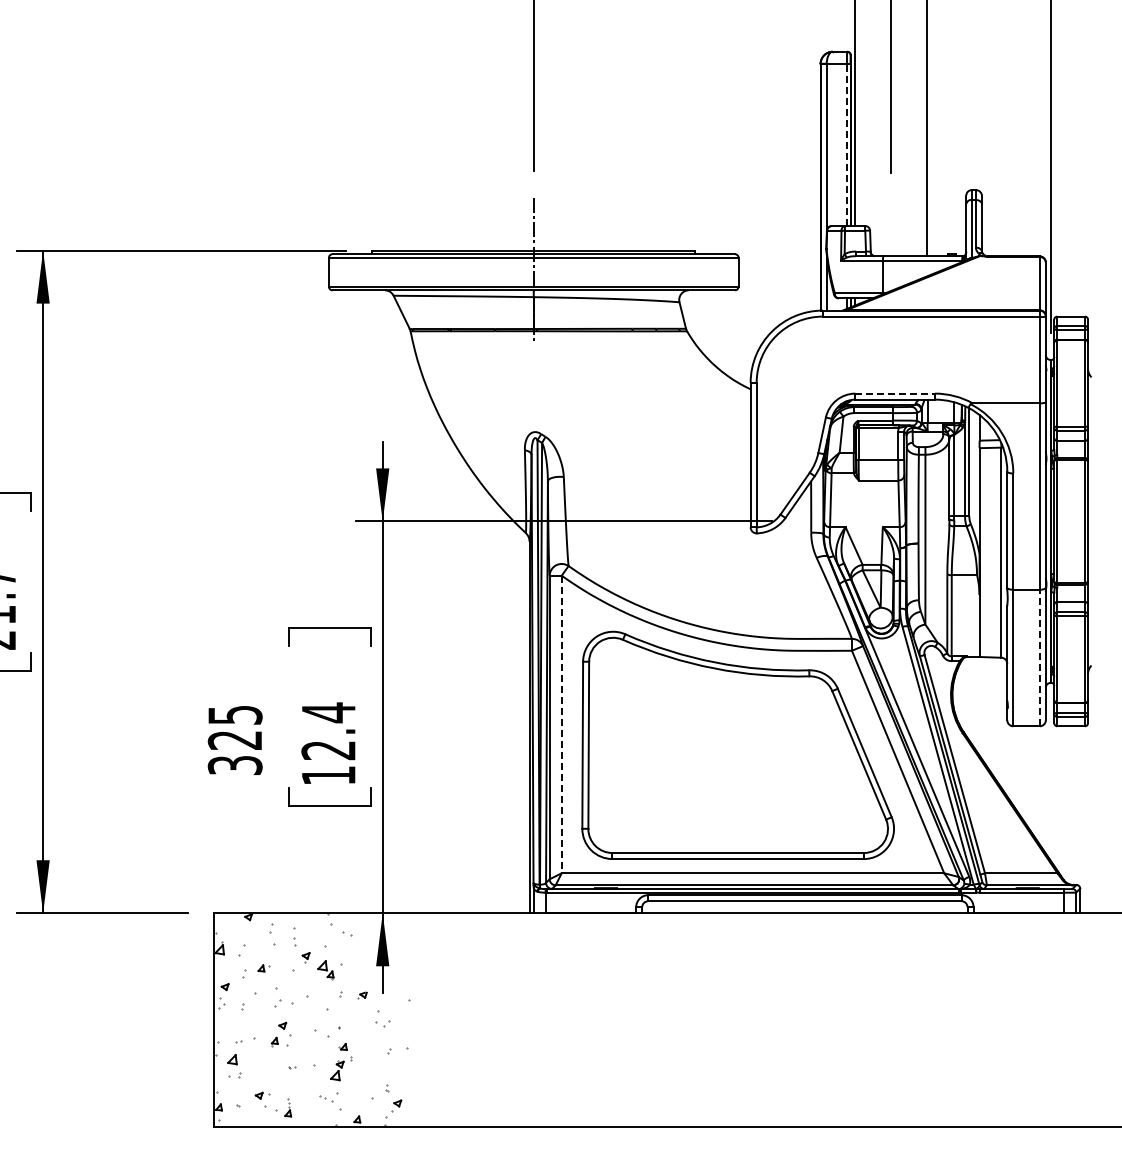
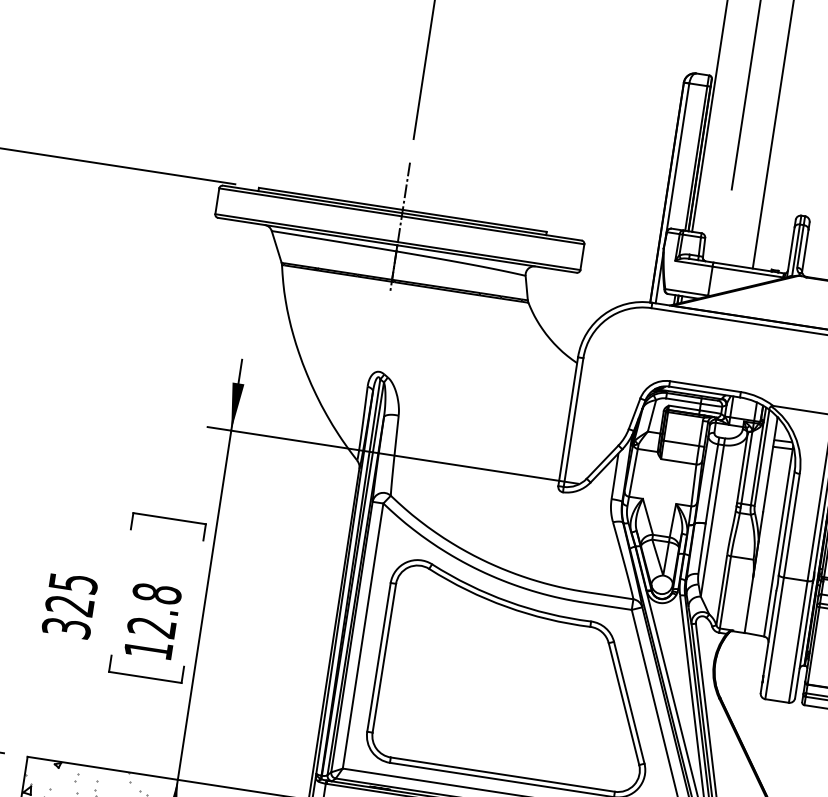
line: (846, 144) -> (695, 158), dashed -> solid
line: (895, 393) -> (705, 386), dashed -> solid
line: (1039, 657) -> (797, 641), dashed -> solid
text: (328, 712) -> (156, 593), 12.4 -> 12.8
line: (561, 724) -> (362, 635), dashed -> solid

